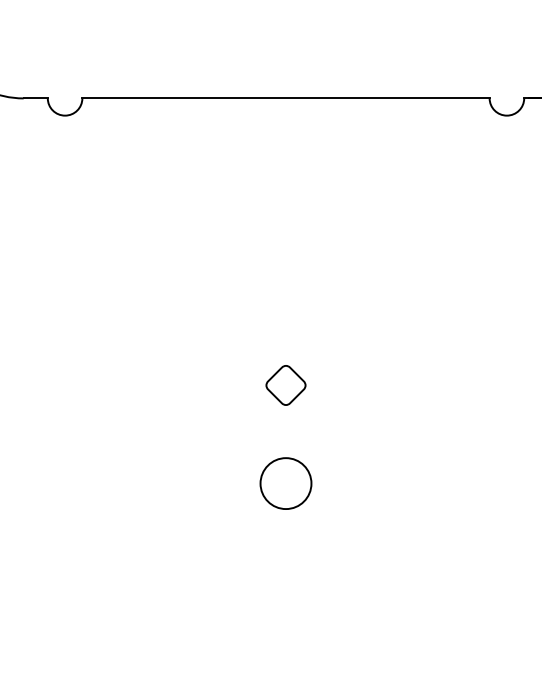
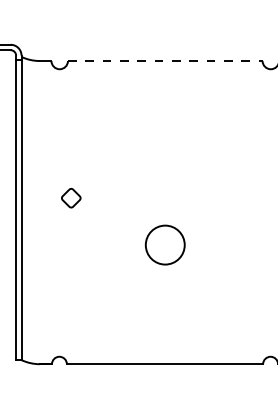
line: (286, 99) -> (165, 61), solid -> dashed
part: (286, 386) -> (71, 198), moved
circle: (286, 482) -> (165, 244), size x1.6

